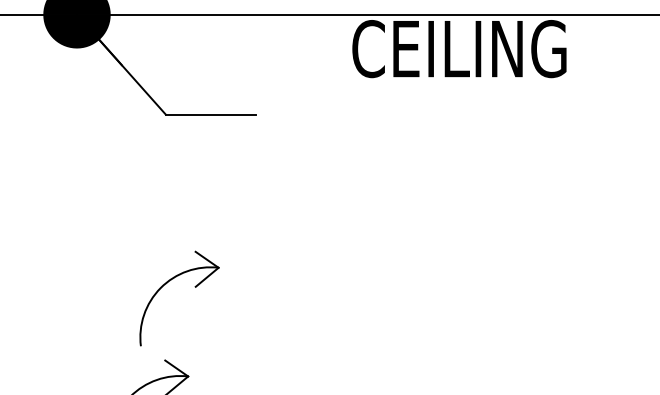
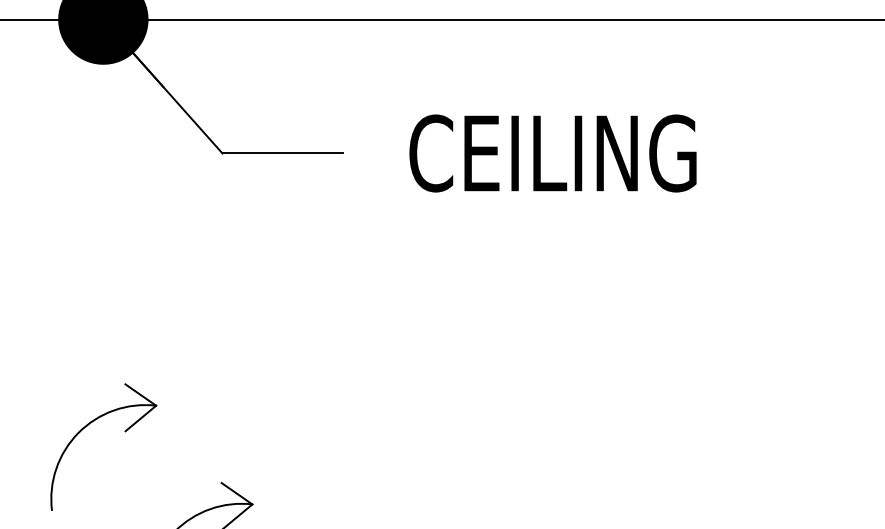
text: (459, 49) -> (552, 153), moved
part: (166, 284) -> (86, 427), moved

